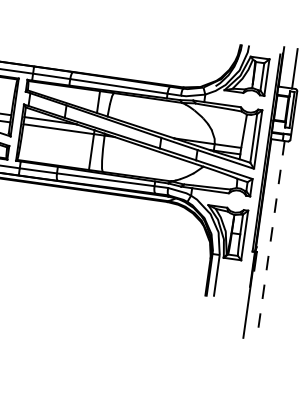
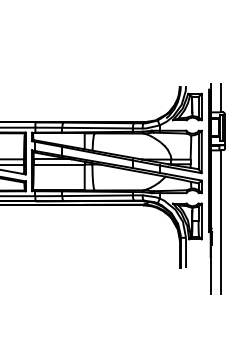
line: (270, 240) -> (220, 222), dashed -> solid

